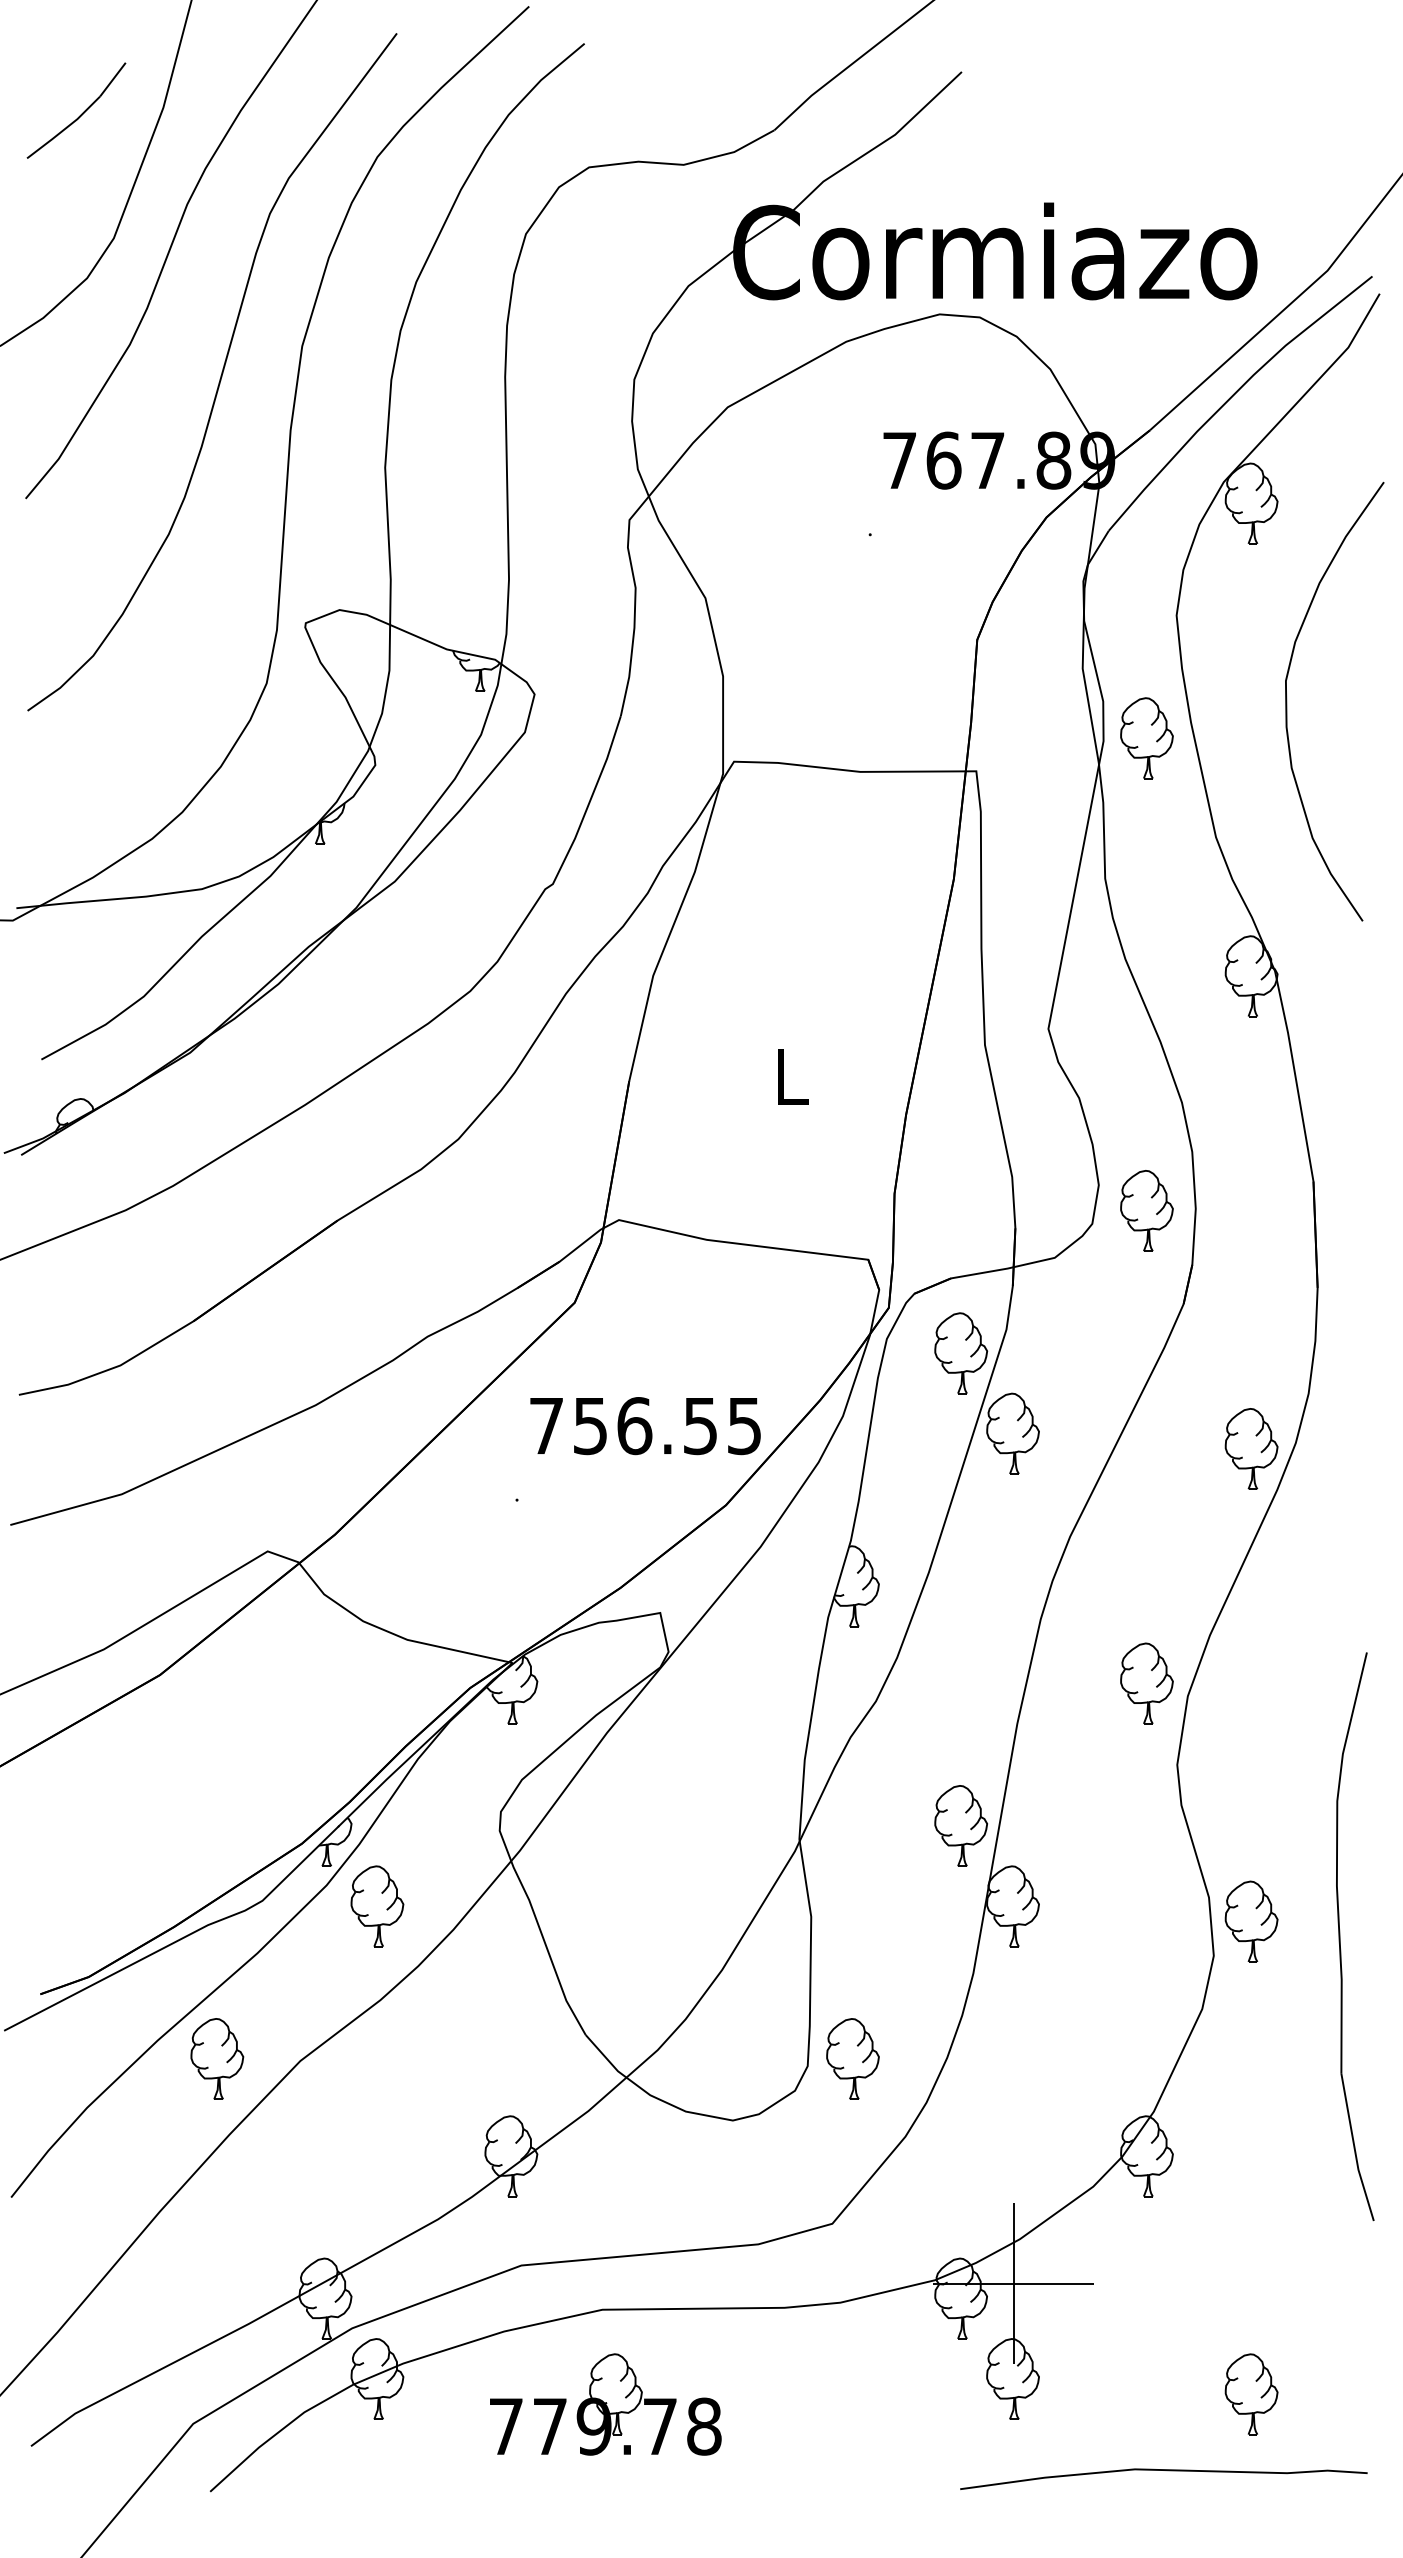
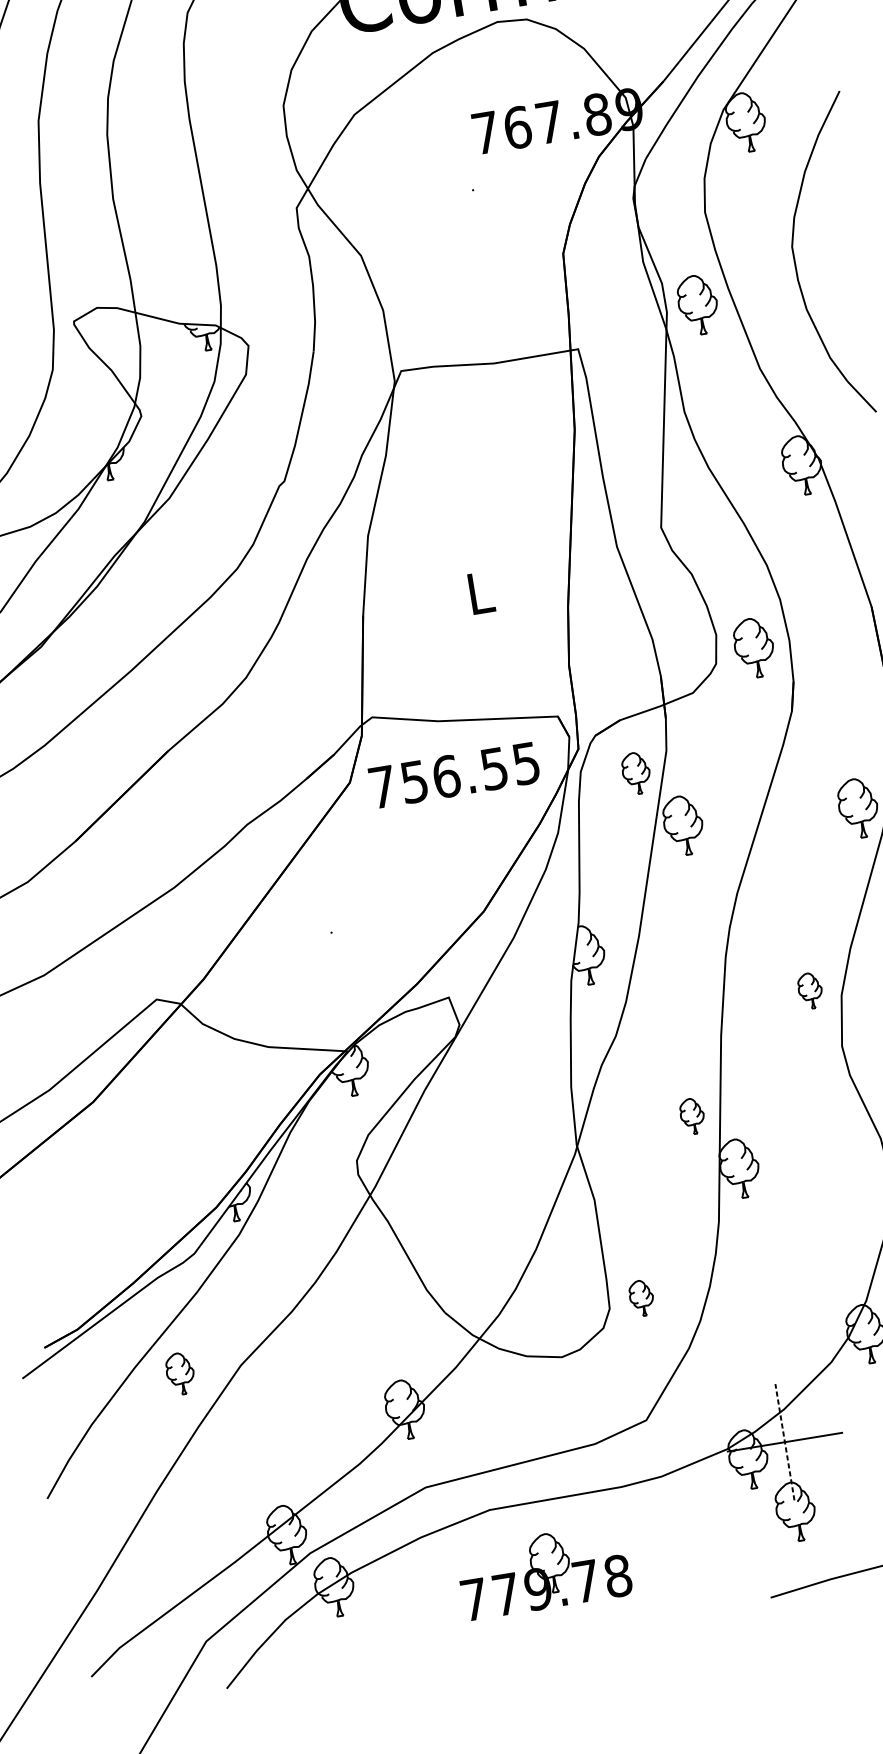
part: (961, 1353) -> (636, 773), size x0.7
text: (645, 1426) -> (454, 775), moved
part: (1146, 1683) -> (810, 990), size x0.6
part: (960, 1825) -> (691, 1116), size x0.6
part: (377, 1906) -> (278, 1244), removed
part: (217, 2058) -> (180, 1373), size x0.7
part: (852, 2058) -> (641, 1297), size x0.6
line: (1013, 2283) -> (784, 1442), solid -> dashed
part: (605, 2404) -> (543, 1571), moved

